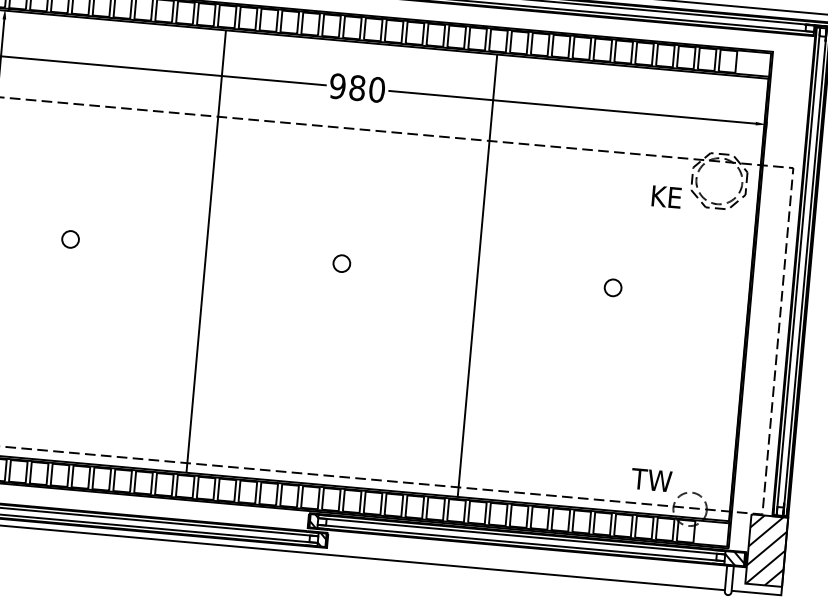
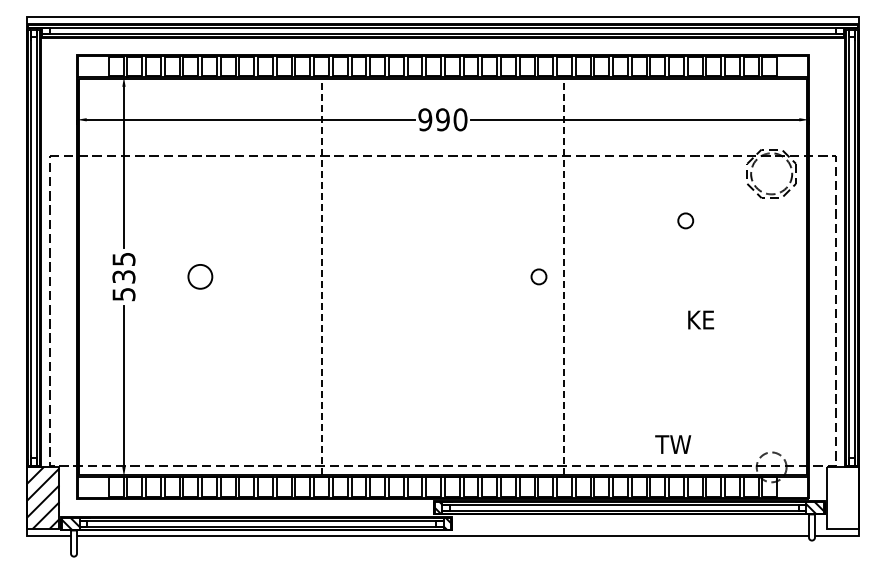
text: (357, 87) -> (442, 119), 980 -> 990
text: (667, 196) -> (701, 319), moved
circle: (69, 238) -> (199, 276), size x1.6
line: (206, 251) -> (321, 276), solid -> dashed
circle: (341, 263) -> (538, 276), moved
line: (477, 275) -> (564, 276), solid -> dashed
circle: (612, 287) -> (685, 220), moved
text: (652, 480) -> (673, 444), moved
hatch: (766, 551) -> (842, 498), removed

